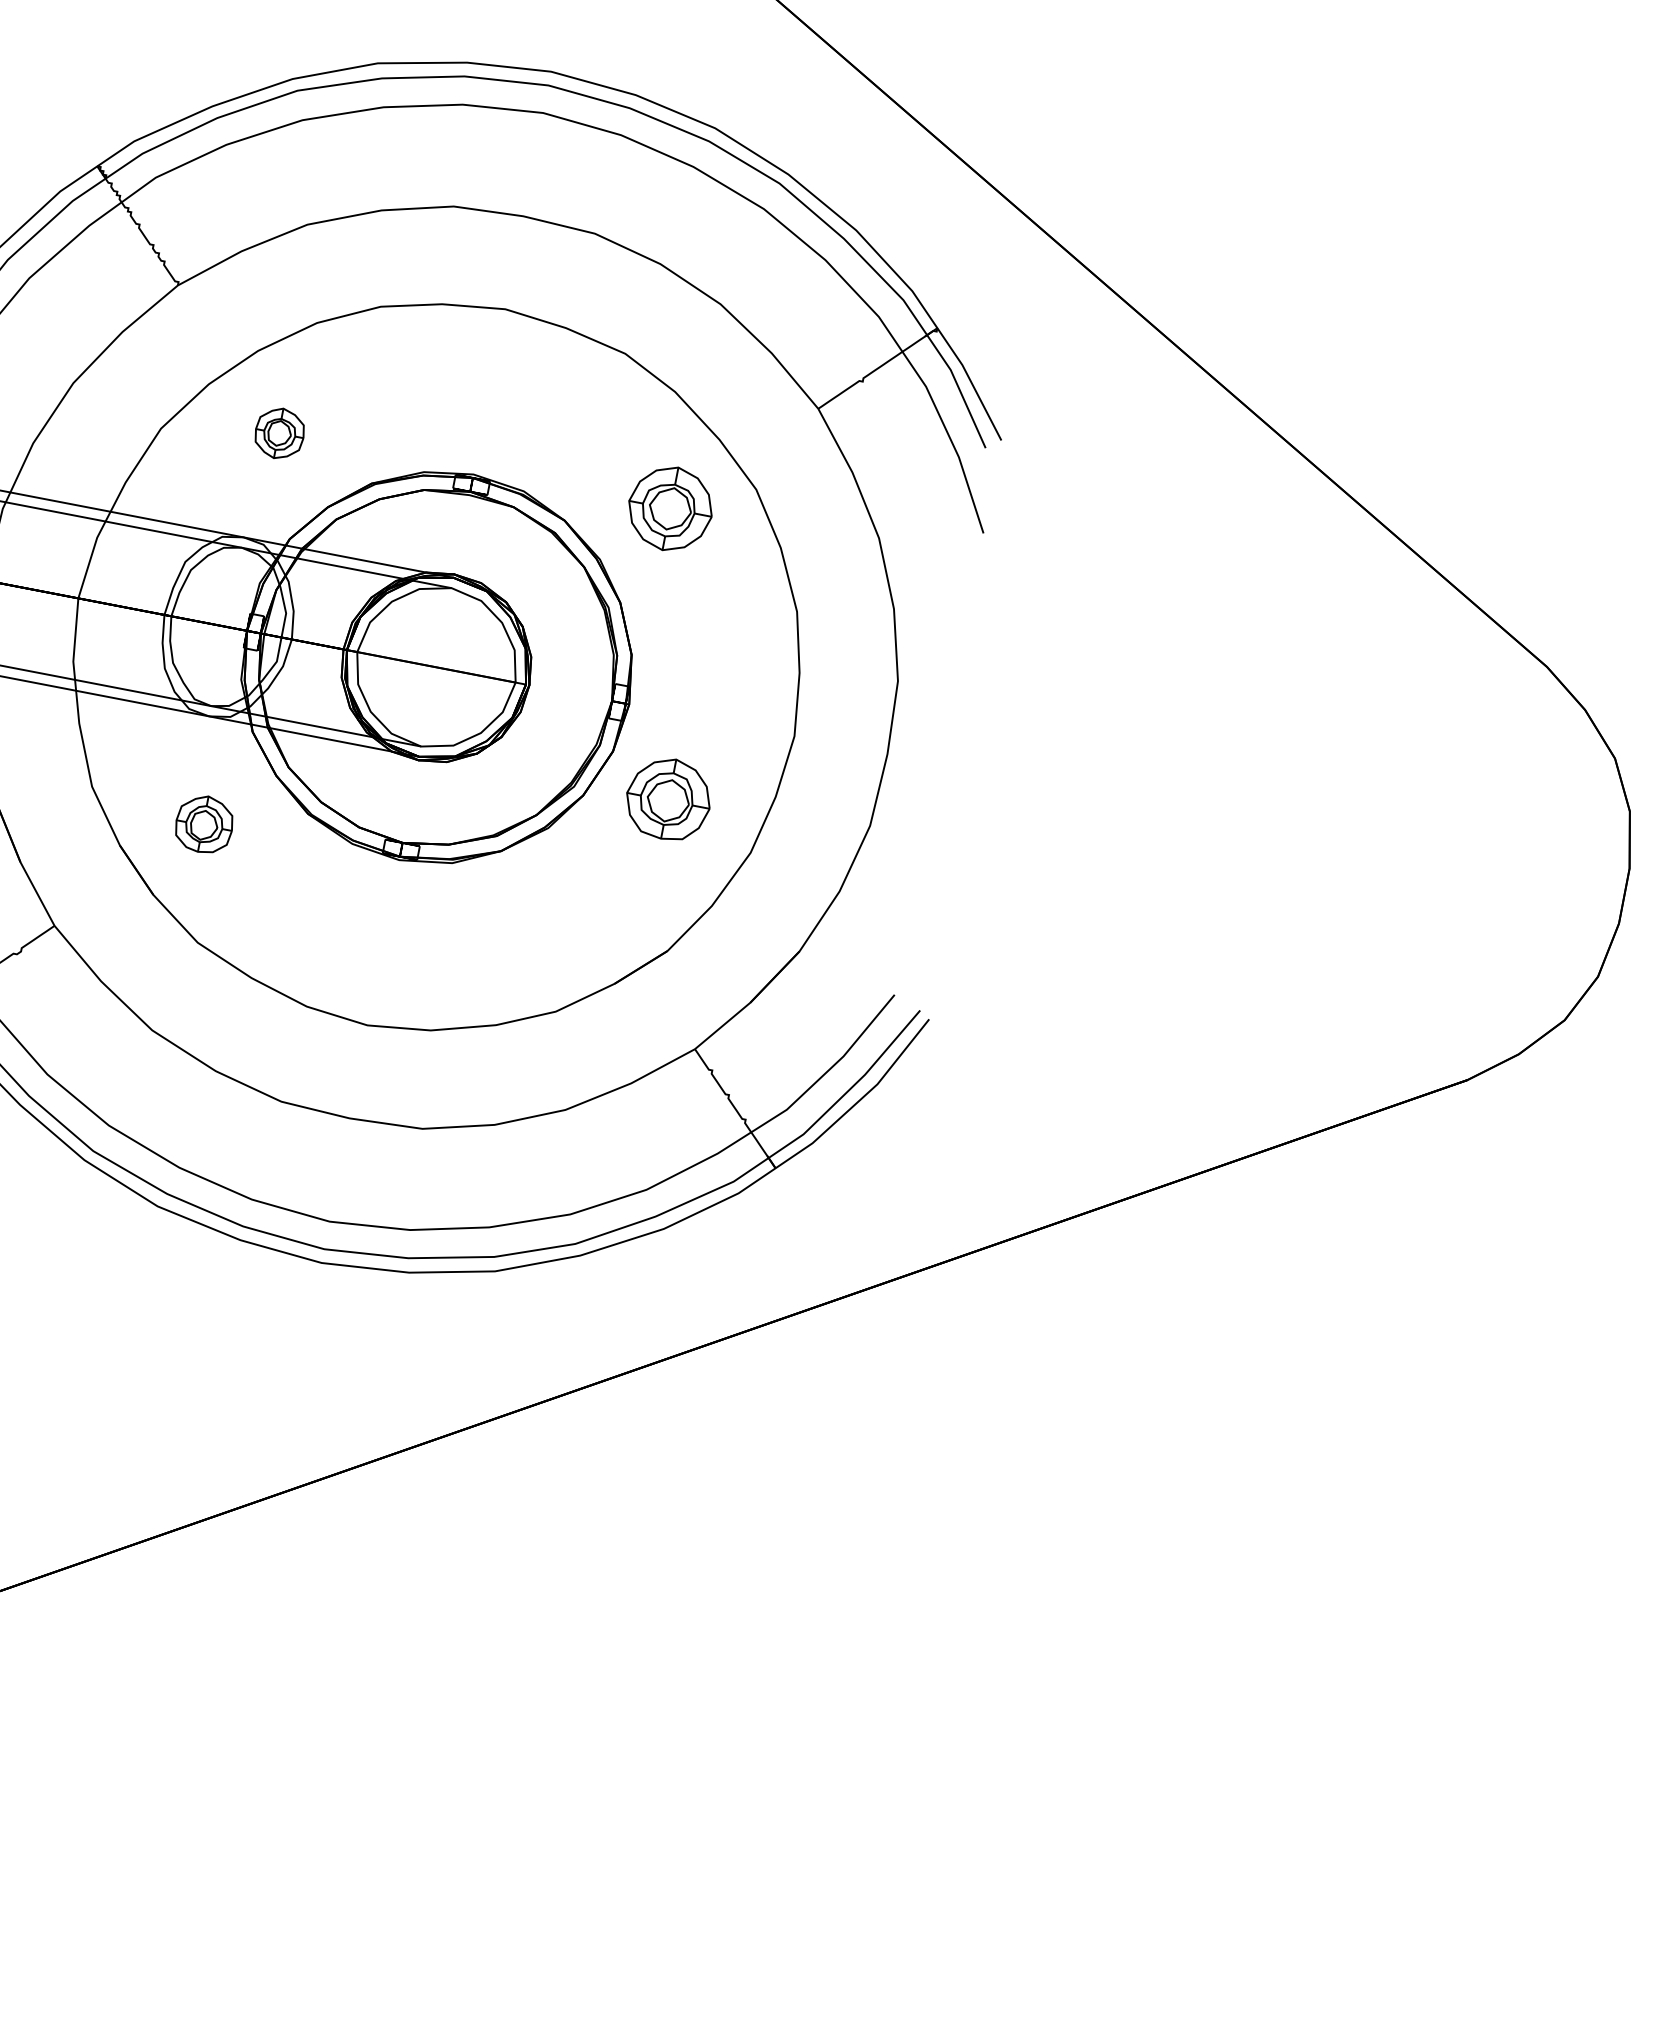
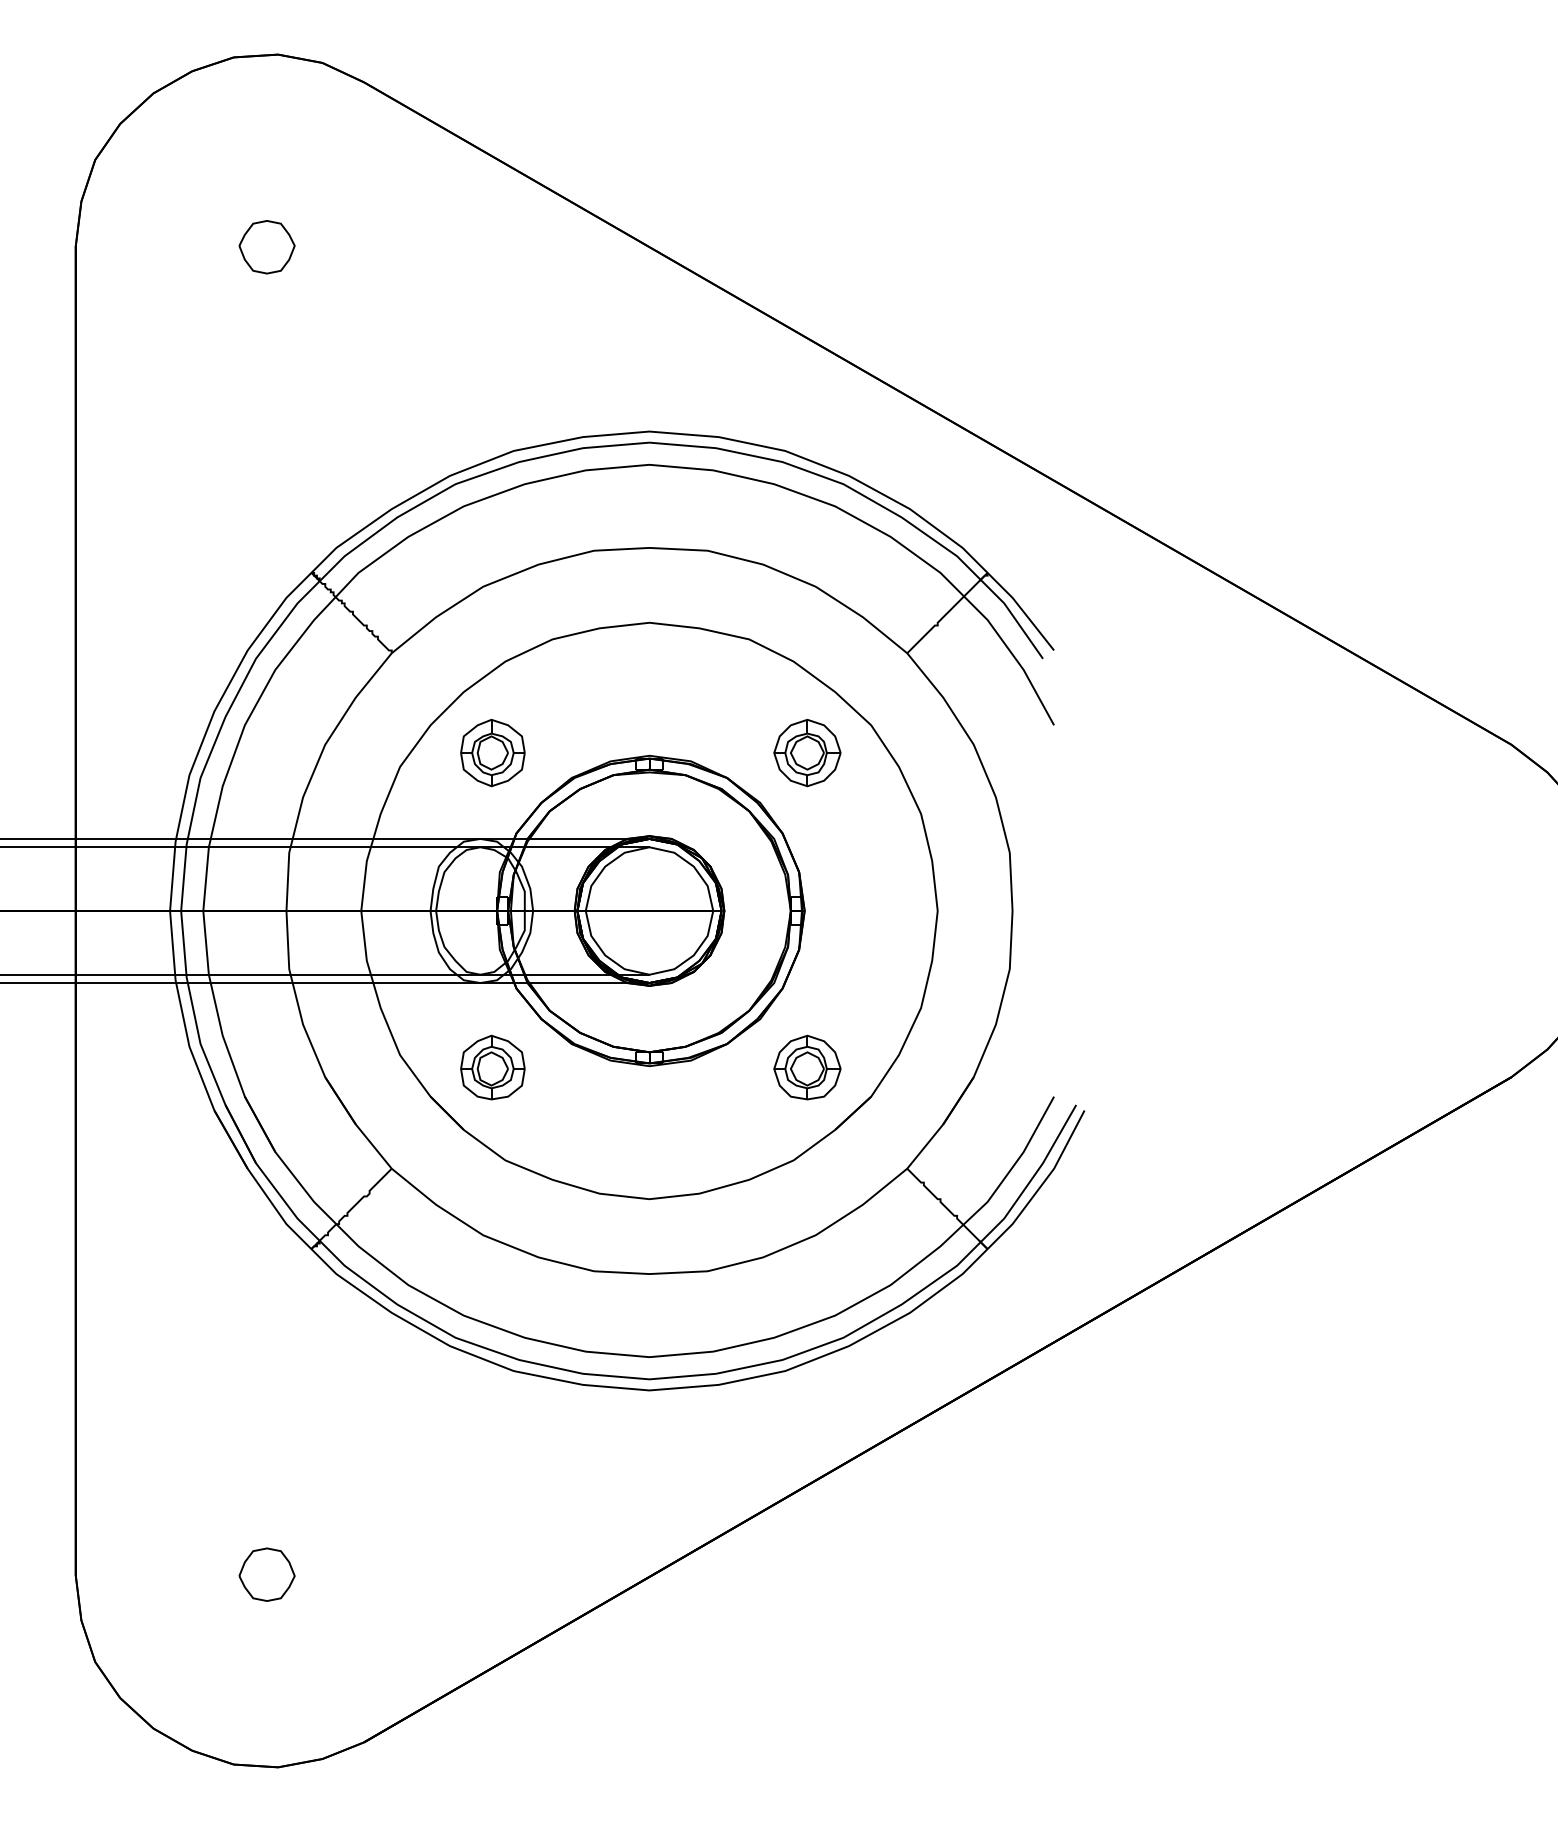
part: (279, 432) -> (492, 752), size x1.67
part: (668, 799) -> (807, 1067), moved
part: (203, 824) -> (492, 1067), size x1.43

